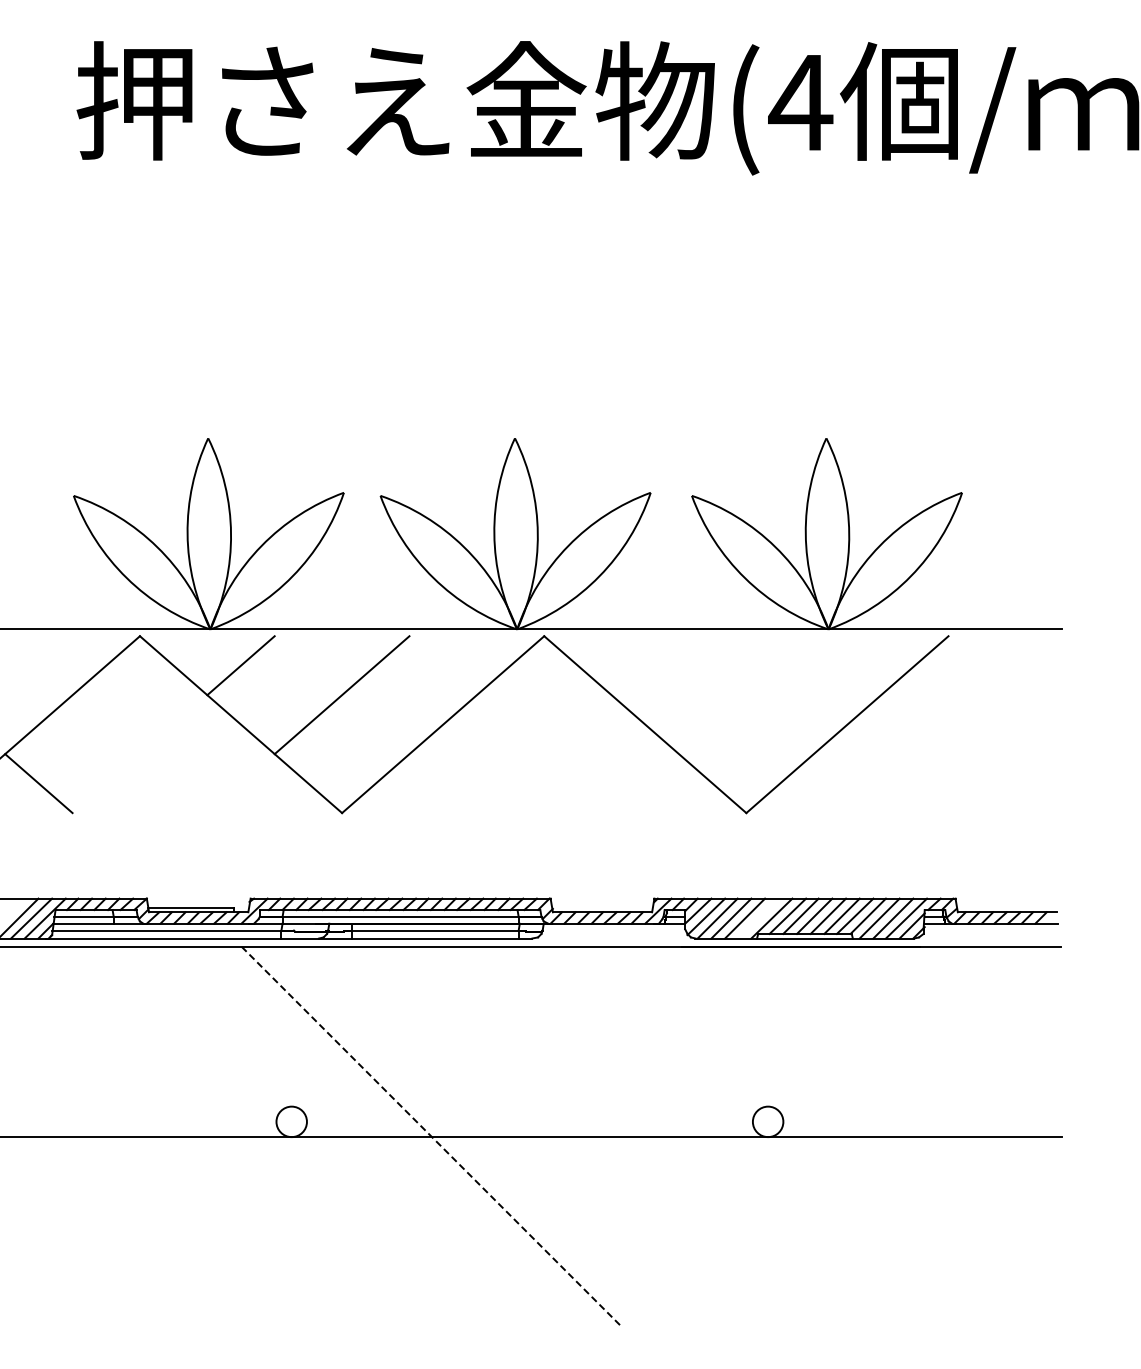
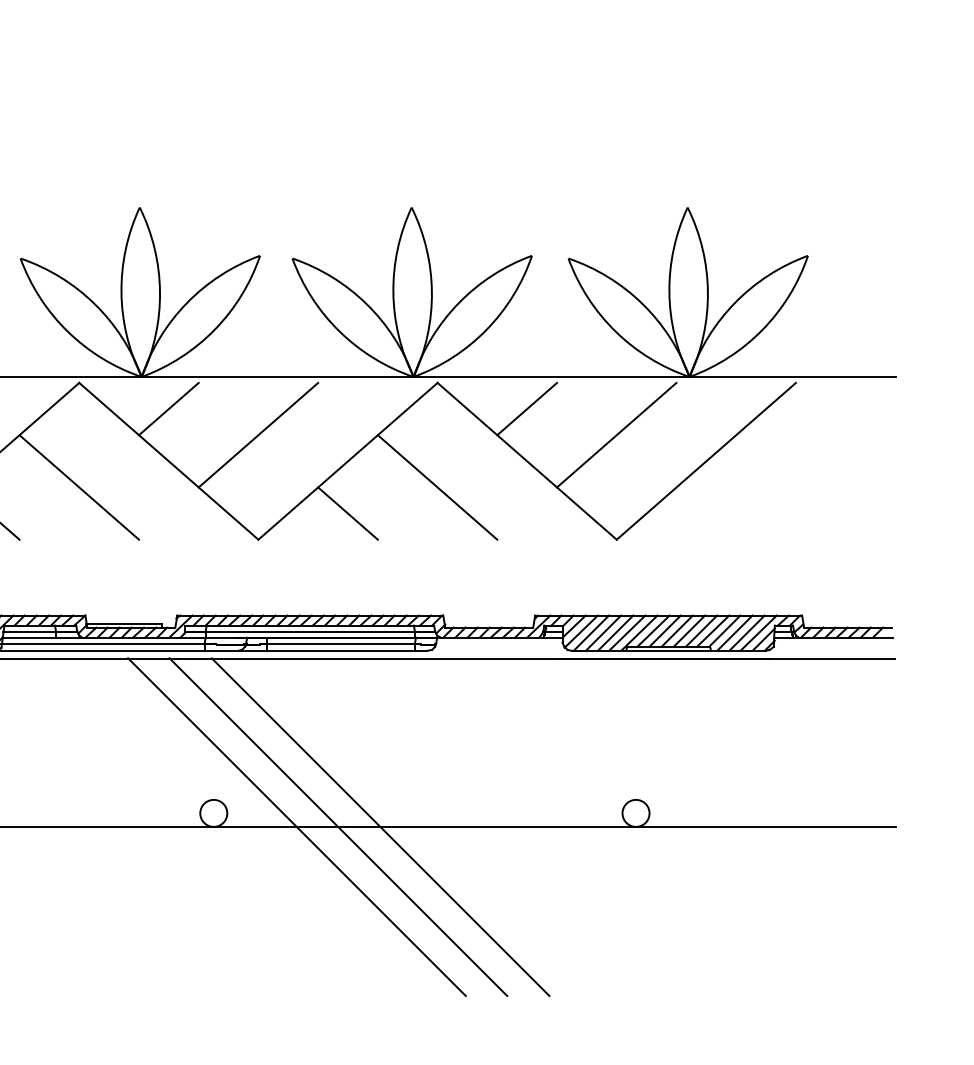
line: (644, 665) -> (526, 408), added
line: (745, 695) -> (615, 435), added
line: (139, 754) -> (78, 487), added
line: (543, 754) -> (436, 487), added
line: (442, 783) -> (347, 513), added
line: (757, 918) -> (626, 633), added
line: (385, 1136) -> (296, 826), added
line: (432, 1137) -> (338, 827), dashed -> solid
line: (479, 1137) -> (380, 827), added

